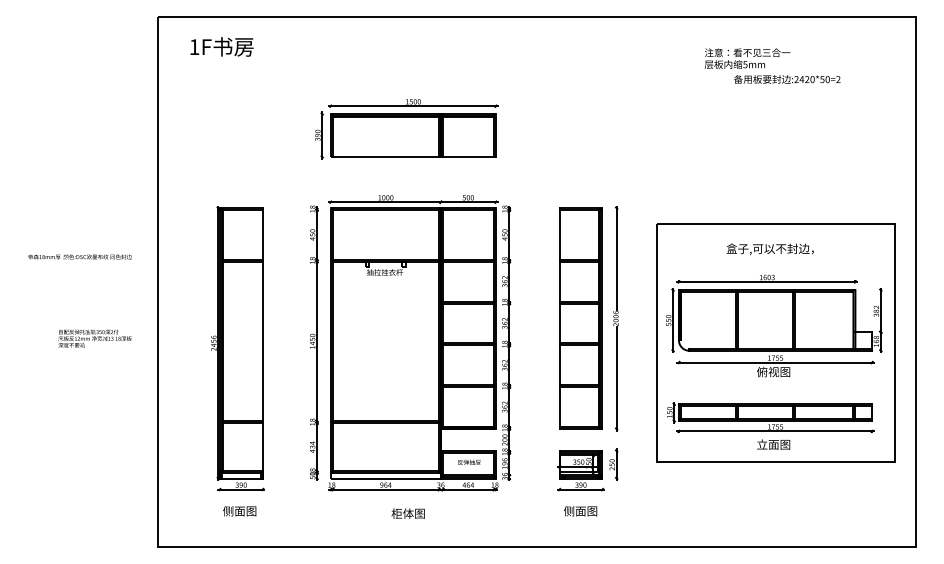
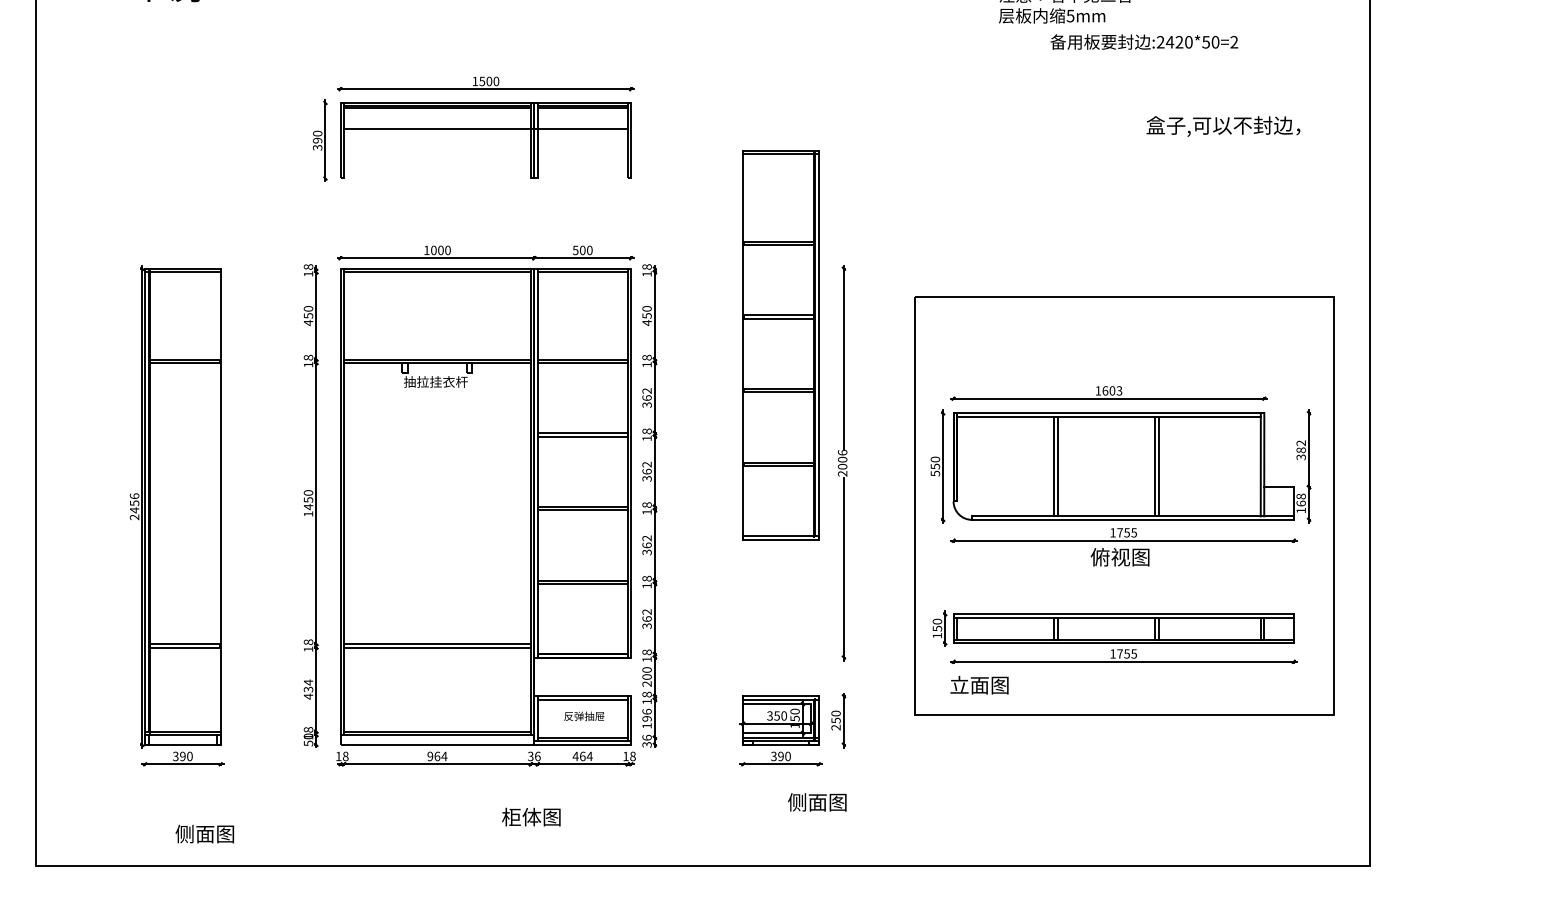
line: (412, 156) -> (484, 128), moved
text: (769, 249) -> (1222, 126), moved
part: (580, 318) -> (780, 345), moved
text: (773, 444) -> (979, 684), moved
text: (239, 511) -> (204, 834), moved
text: (580, 511) -> (817, 802), moved
text: (407, 513) -> (530, 816), moved

